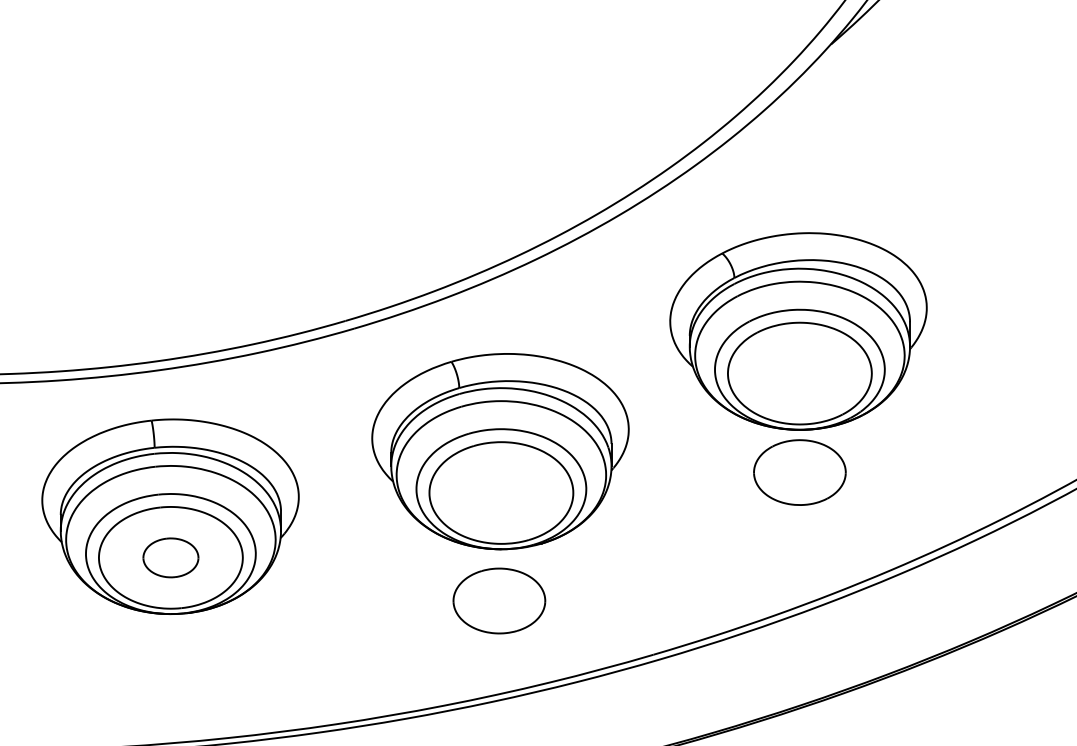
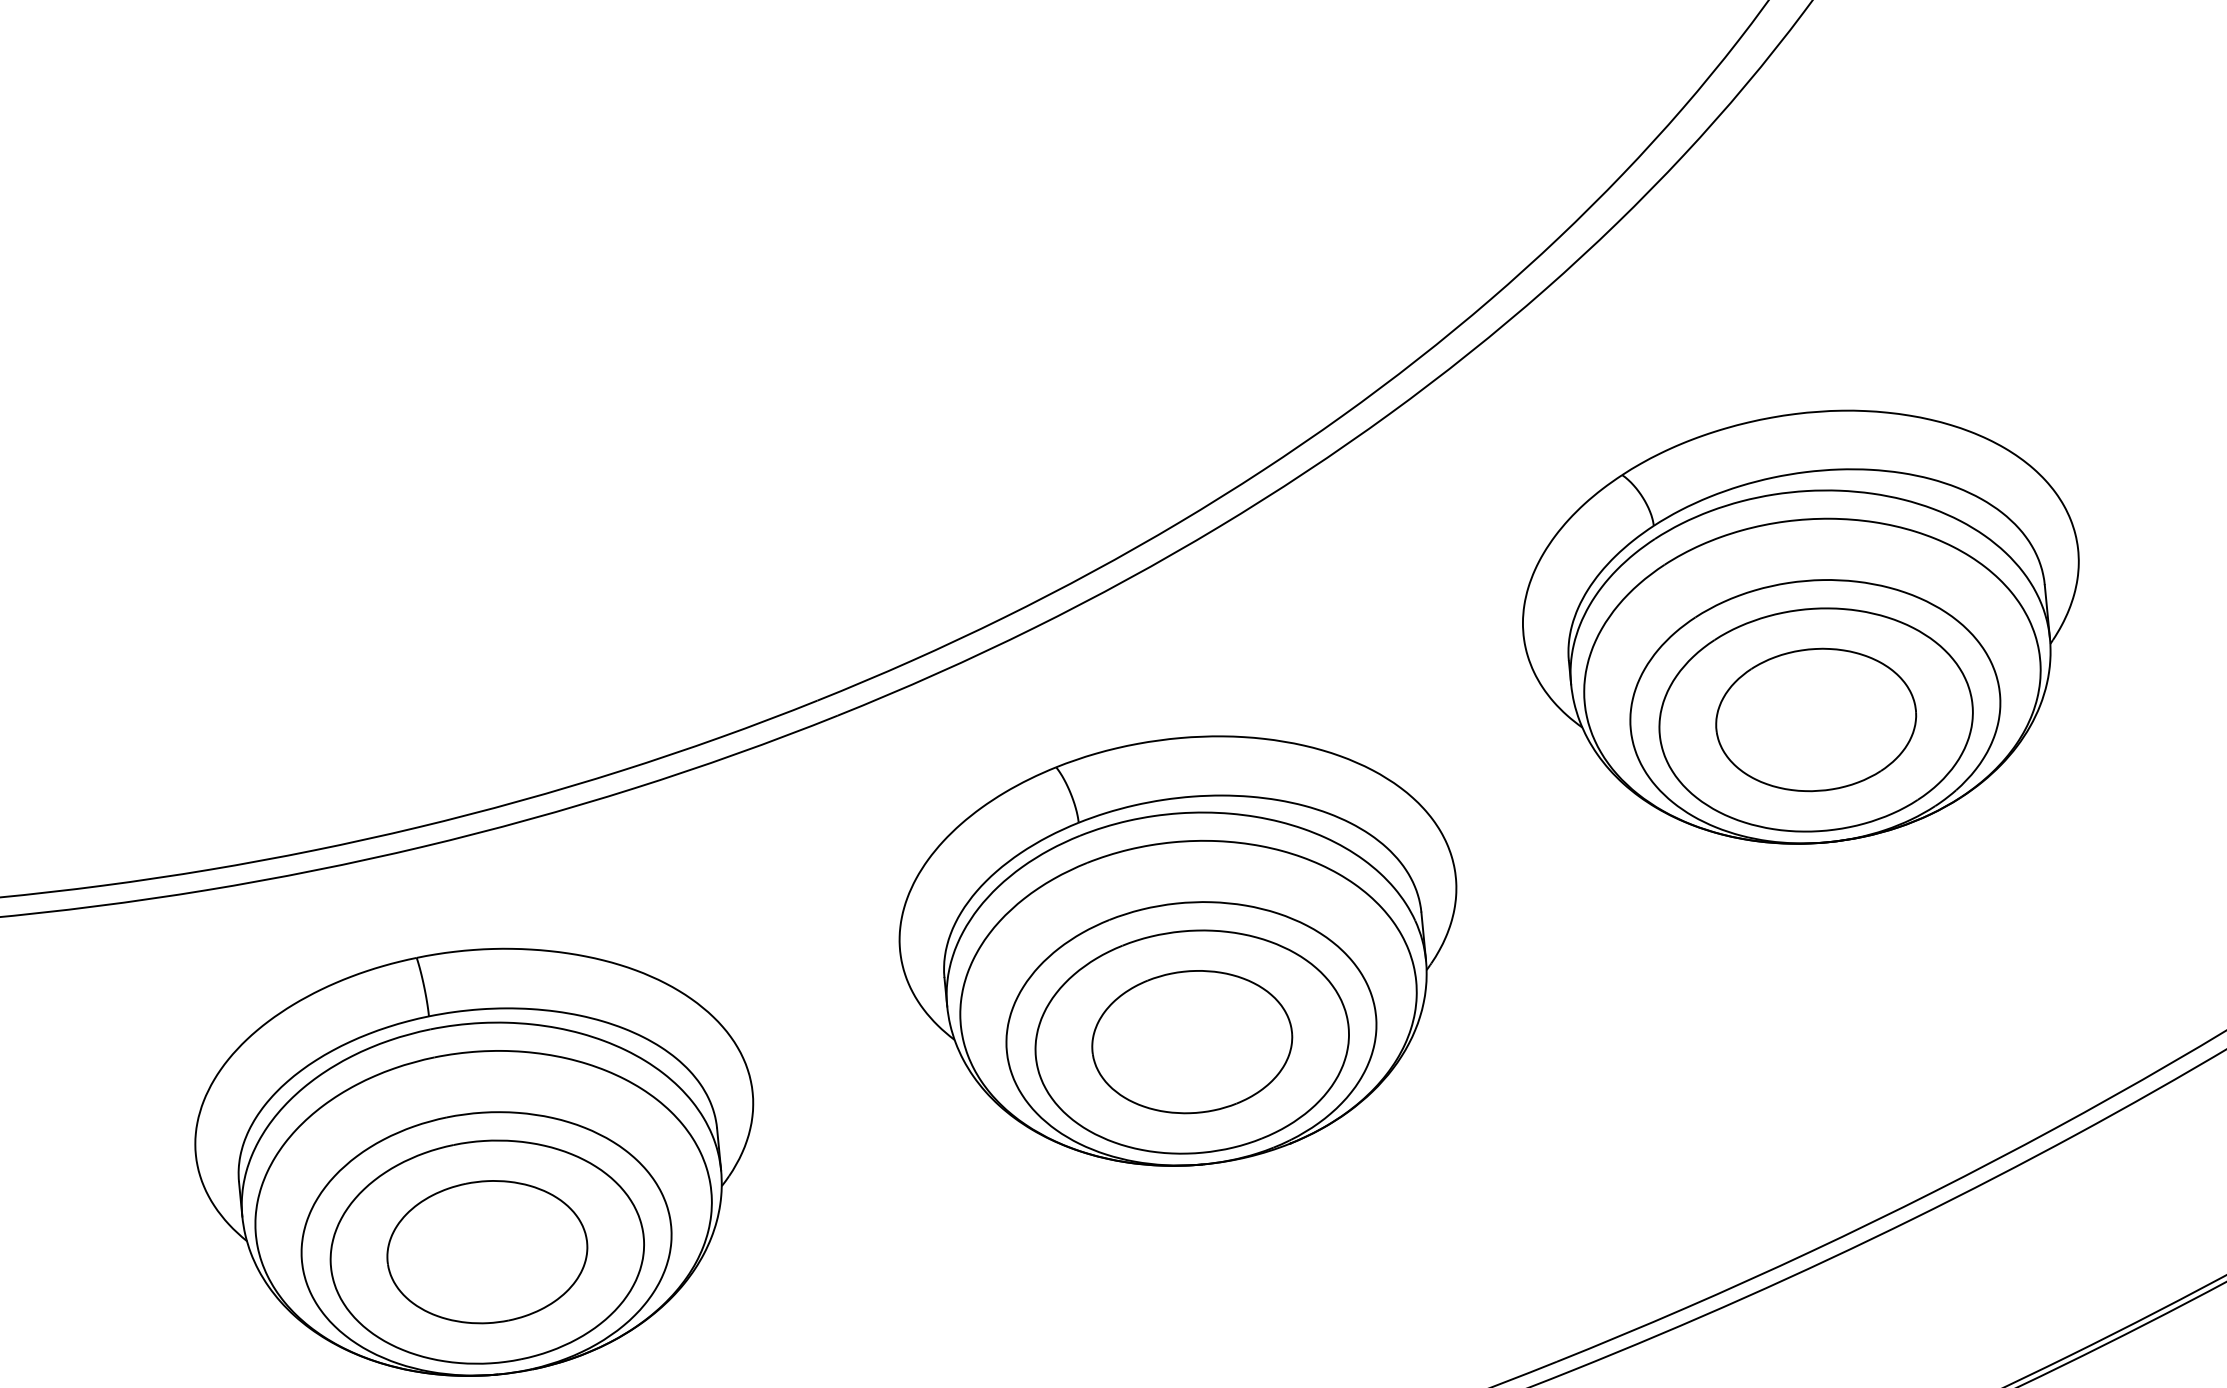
part: (799, 472) -> (1815, 719), moved
part: (170, 557) -> (486, 1251), size x1.67
part: (499, 600) -> (1192, 1040), moved

